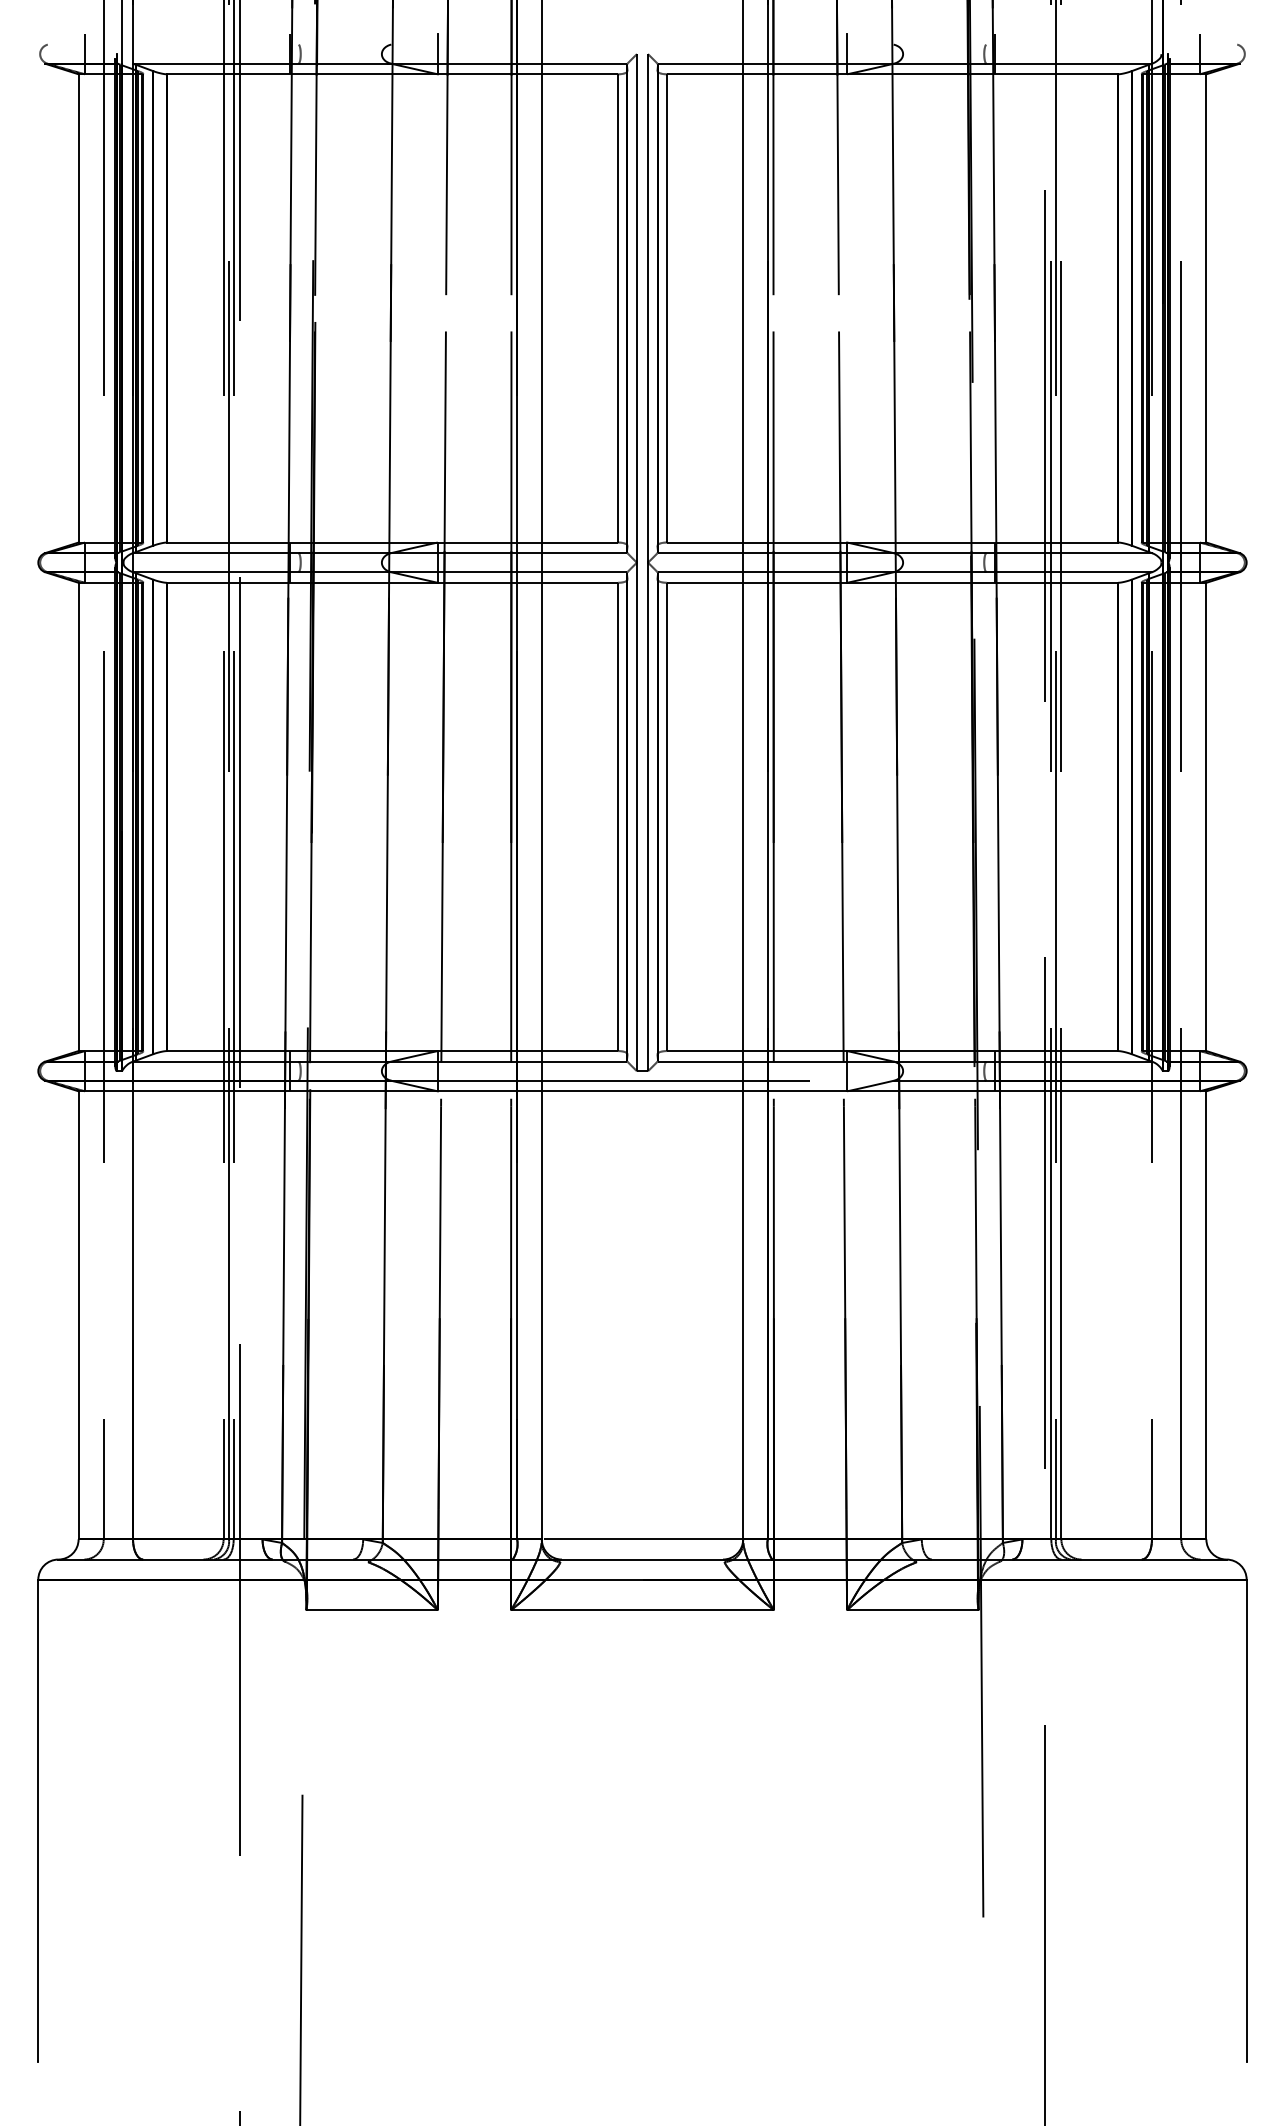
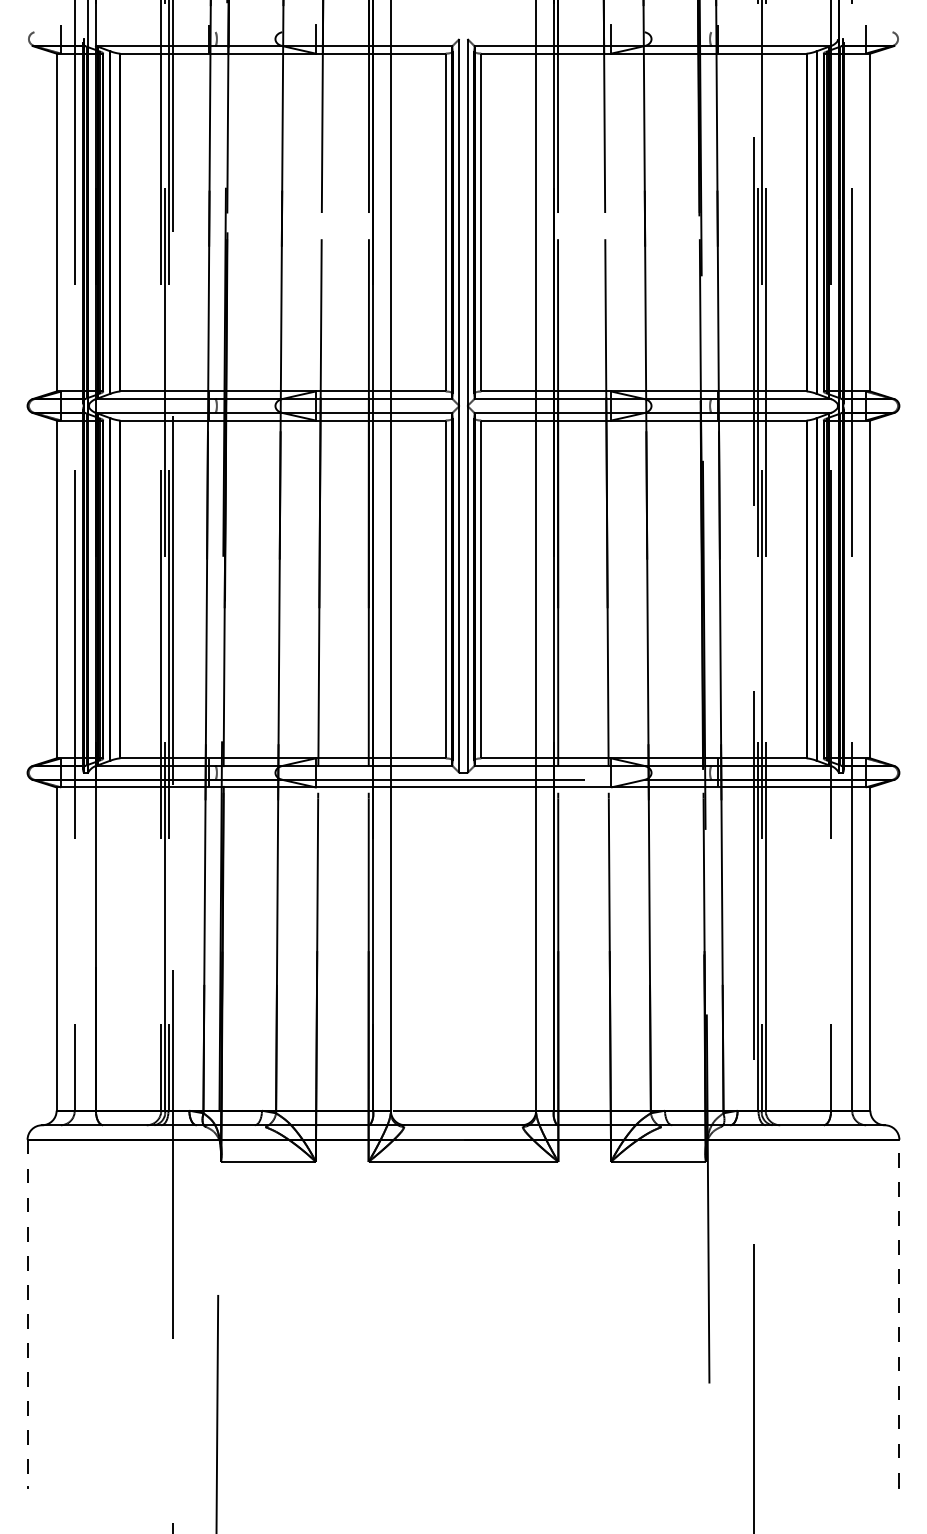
line: (38, 1820) -> (27, 1313), solid -> dashed
line: (1246, 1820) -> (899, 1313), solid -> dashed

